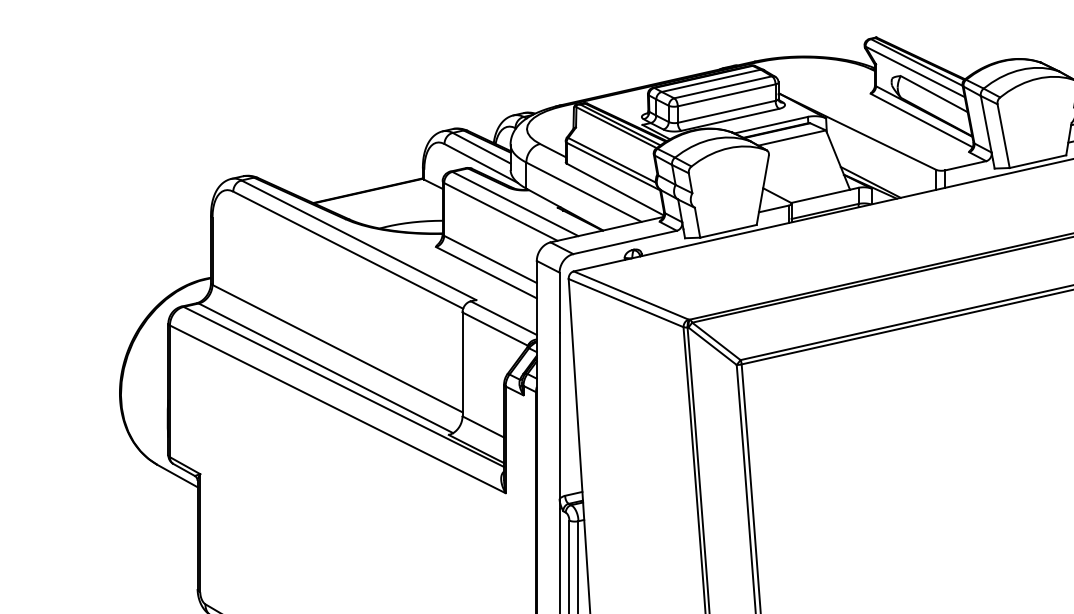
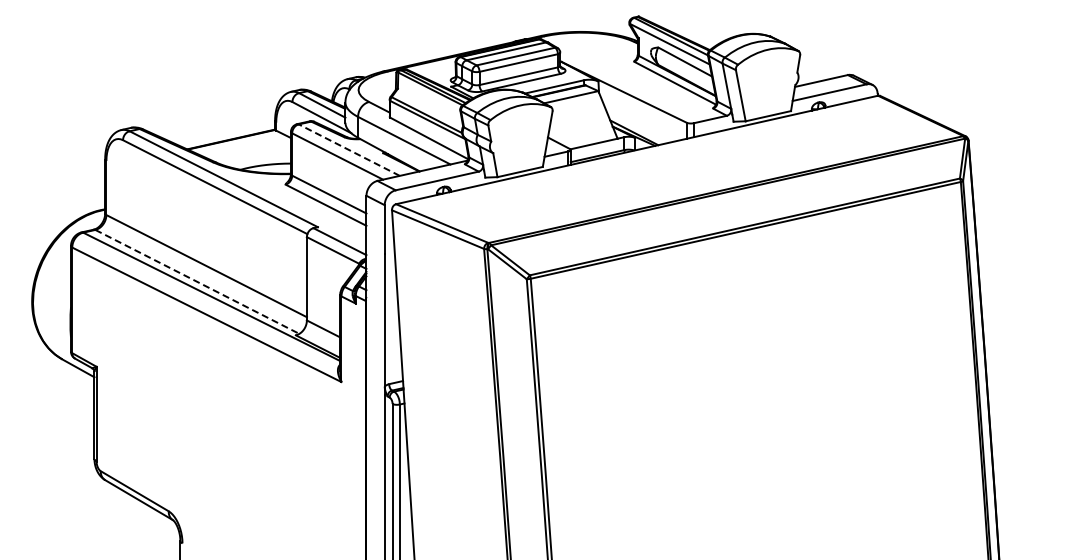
line: (515, 204) -> (349, 150), solid -> dashed
line: (326, 369) -> (197, 282), solid -> dashed

